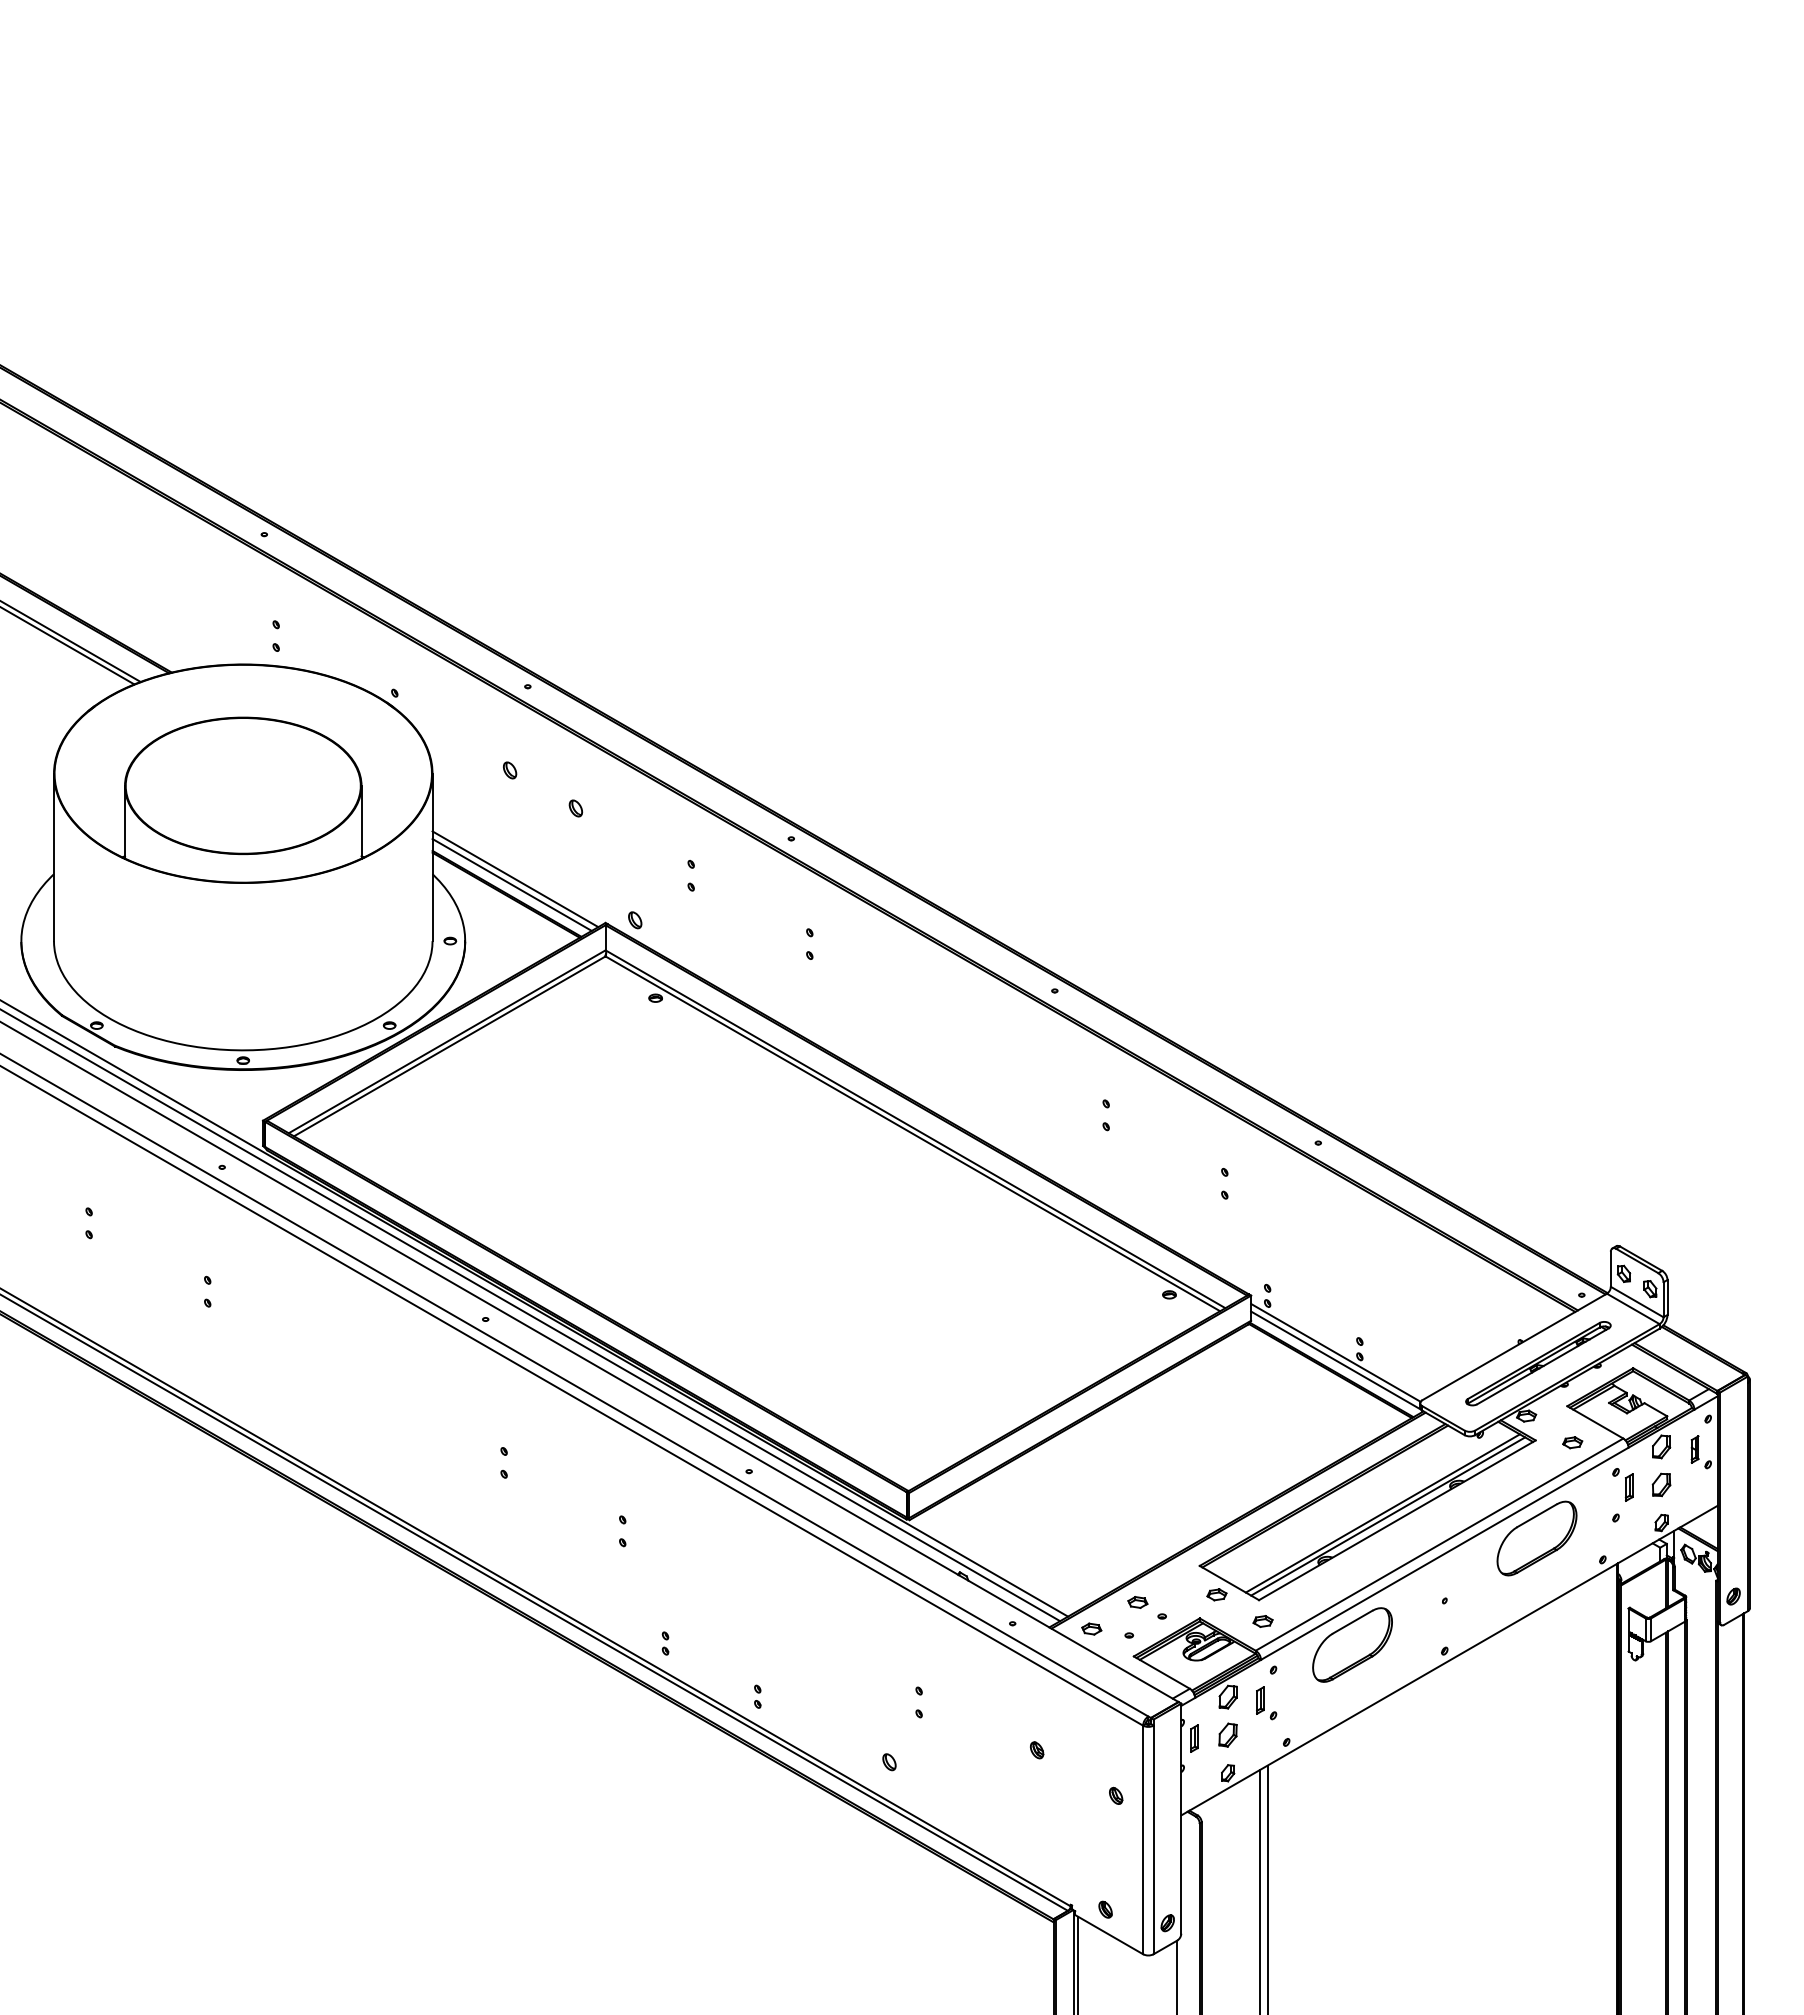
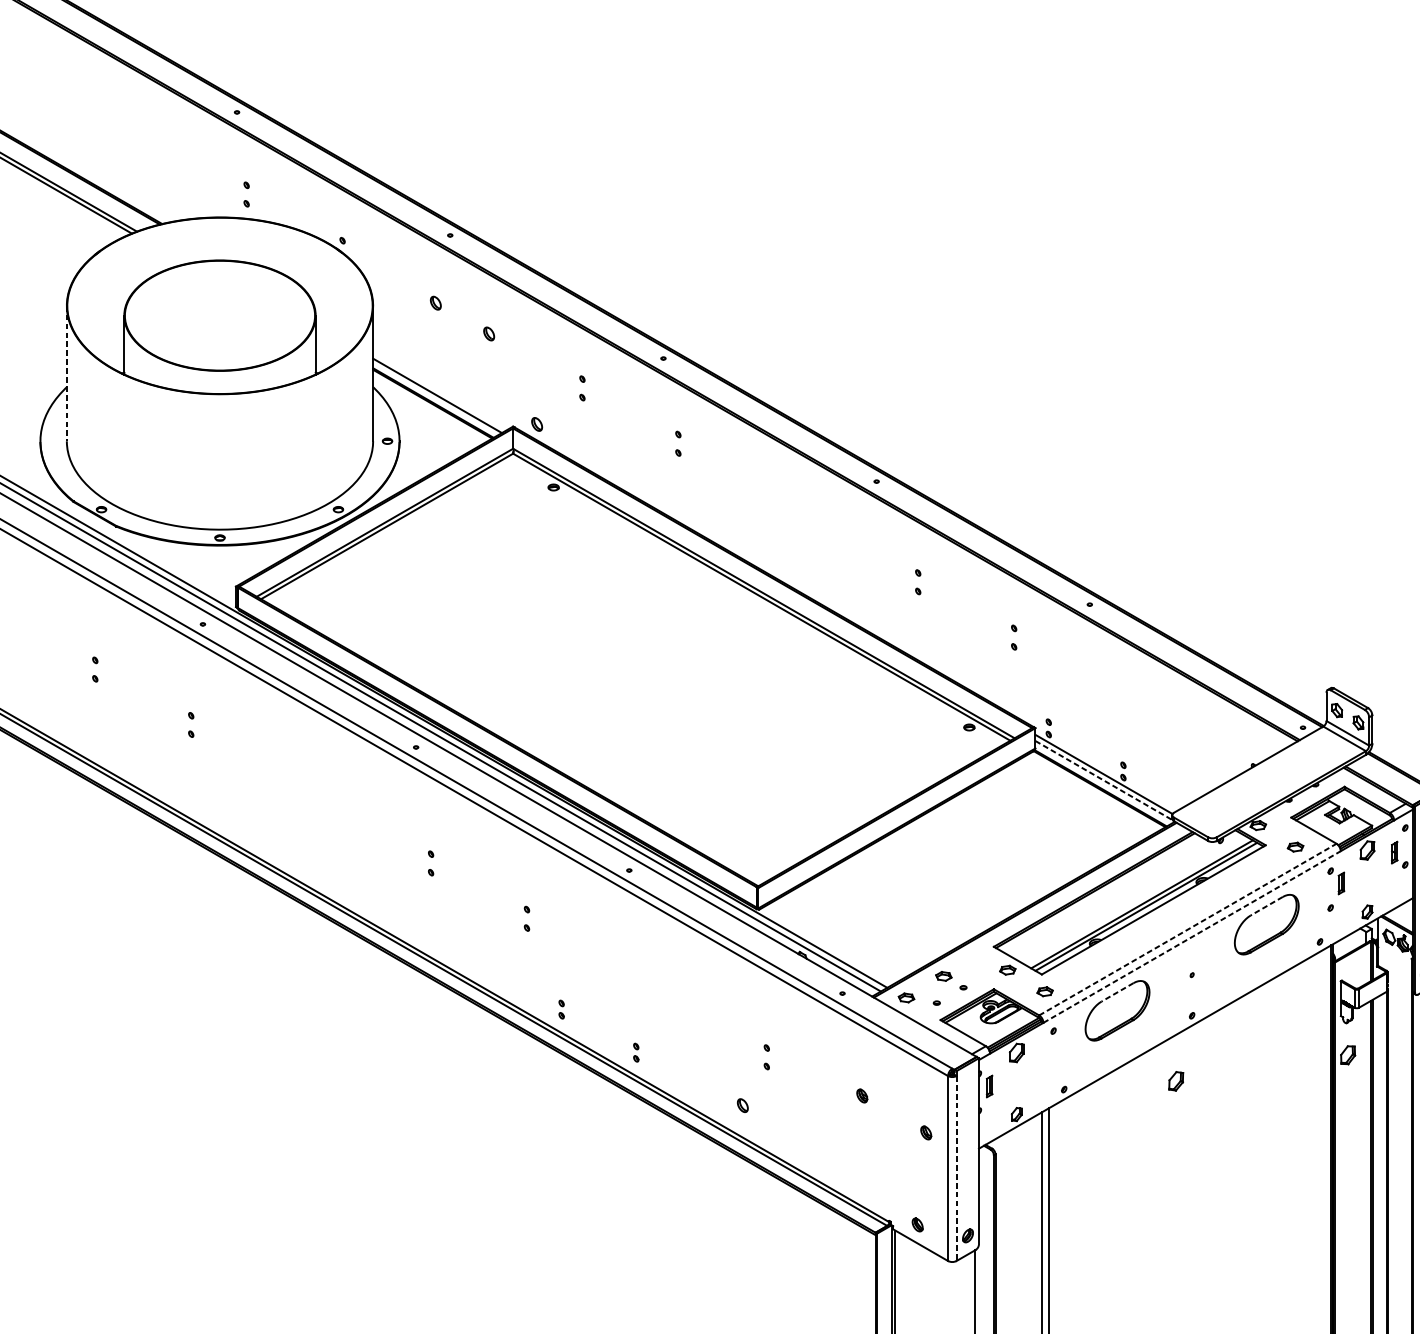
line: (53, 857) -> (66, 373), solid -> dashed
line: (515, 879) -> (440, 391), removed
line: (1336, 1360) -> (1104, 780), solid -> dashed
part: (1538, 1363) -> (1267, 783), removed
part: (1661, 1484) -> (1348, 1054), moved
line: (1537, 1515) -> (1267, 906), solid -> dashed
line: (1439, 1544) -> (1187, 929), solid -> dashed
line: (1445, 1553) -> (1192, 936), solid -> dashed
line: (1352, 1622) -> (1117, 992), solid -> dashed
part: (1266, 1703) -> (1047, 1058), removed
part: (1227, 1734) -> (1175, 1080), moved
line: (1153, 1840) -> (956, 1168), solid -> dashed

